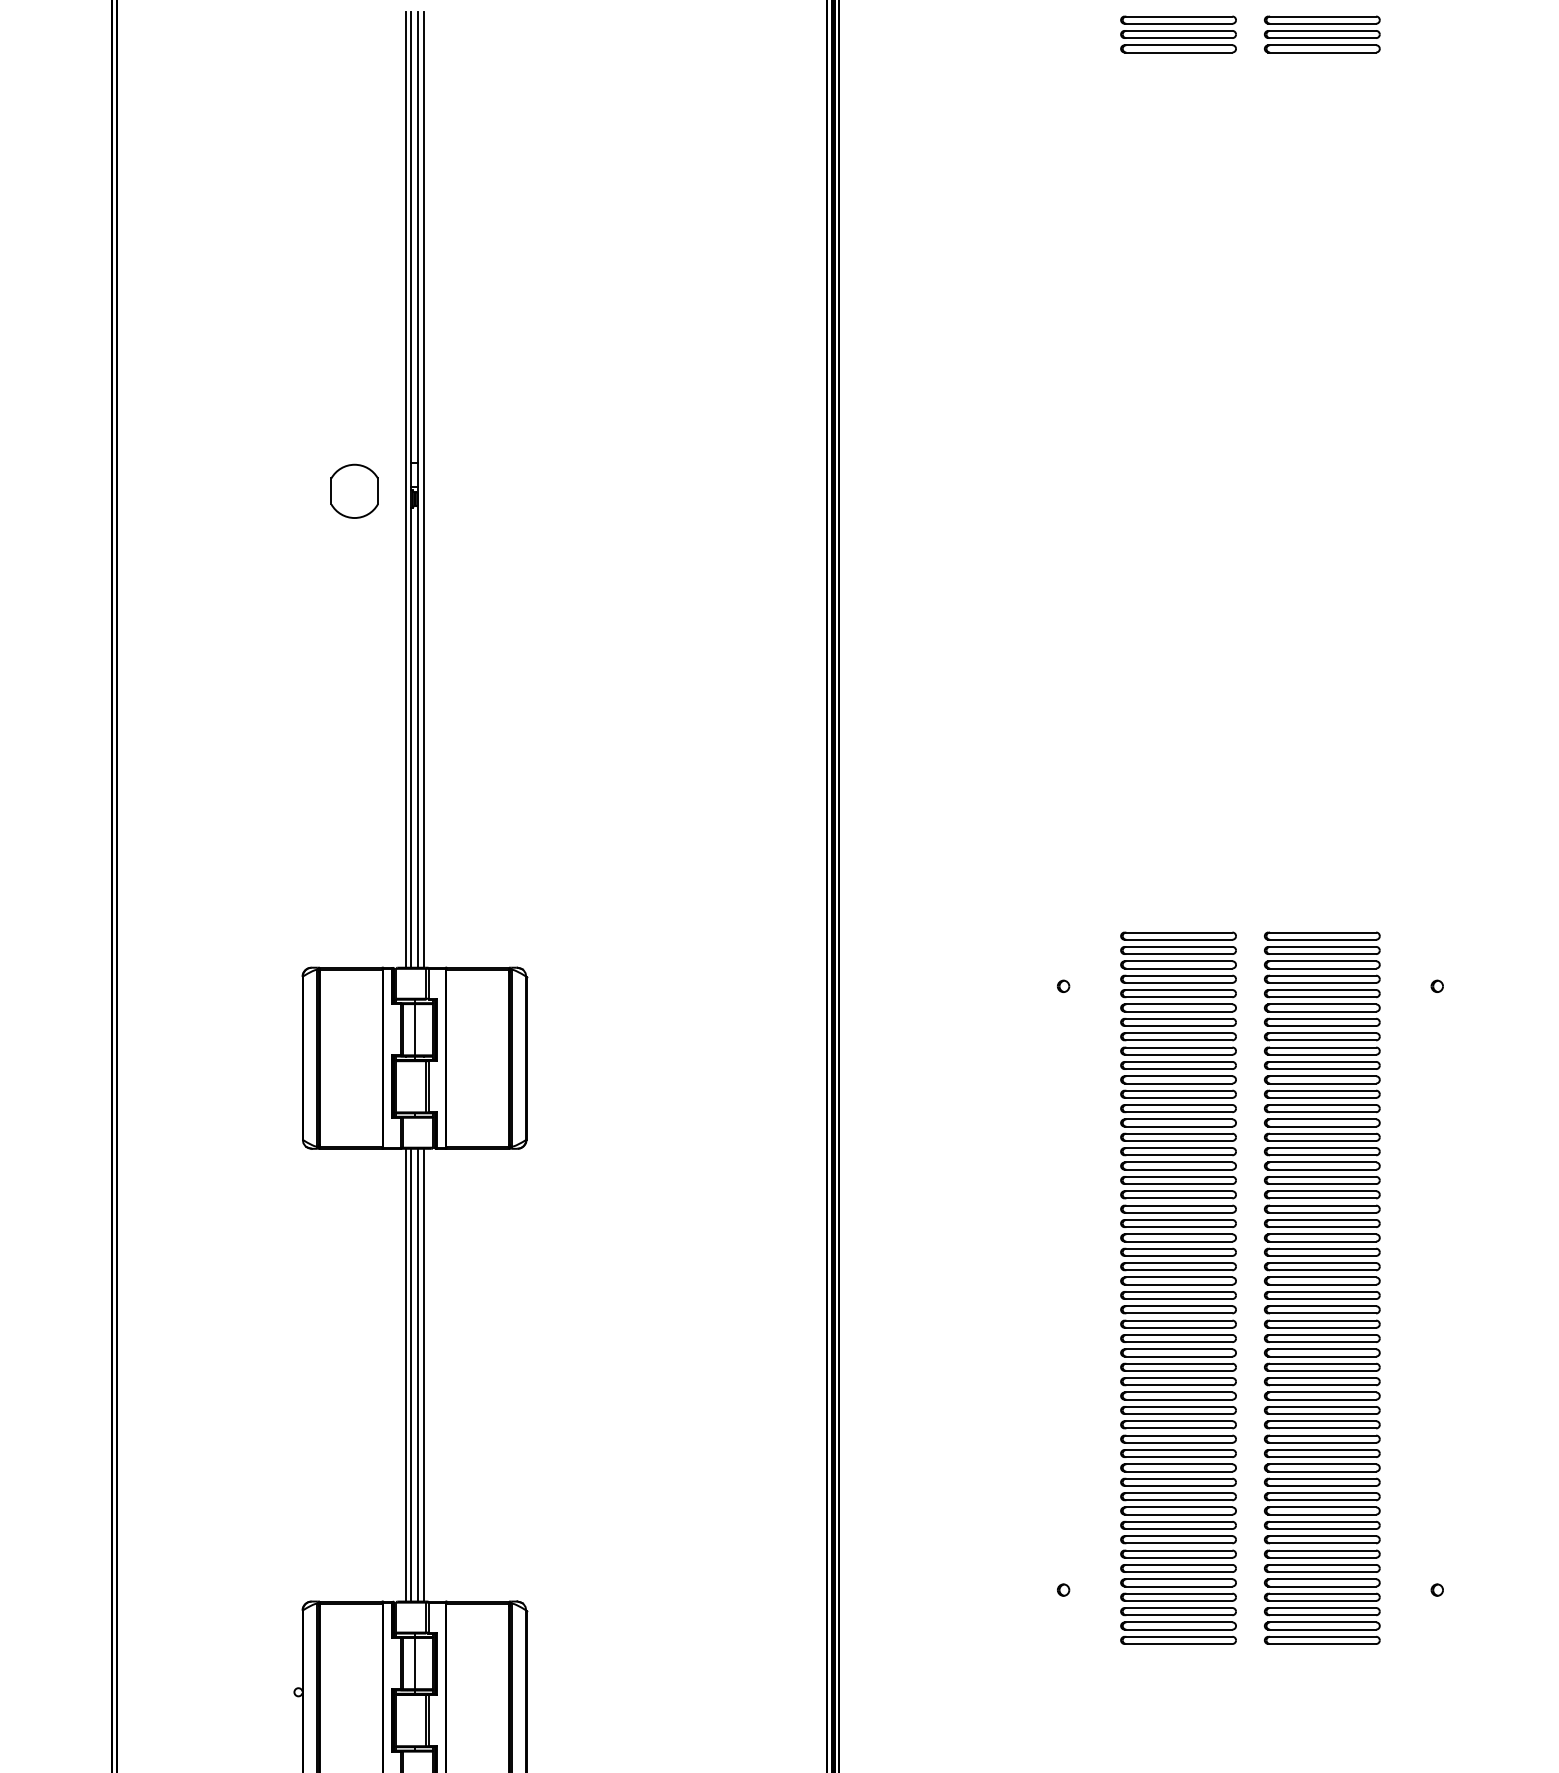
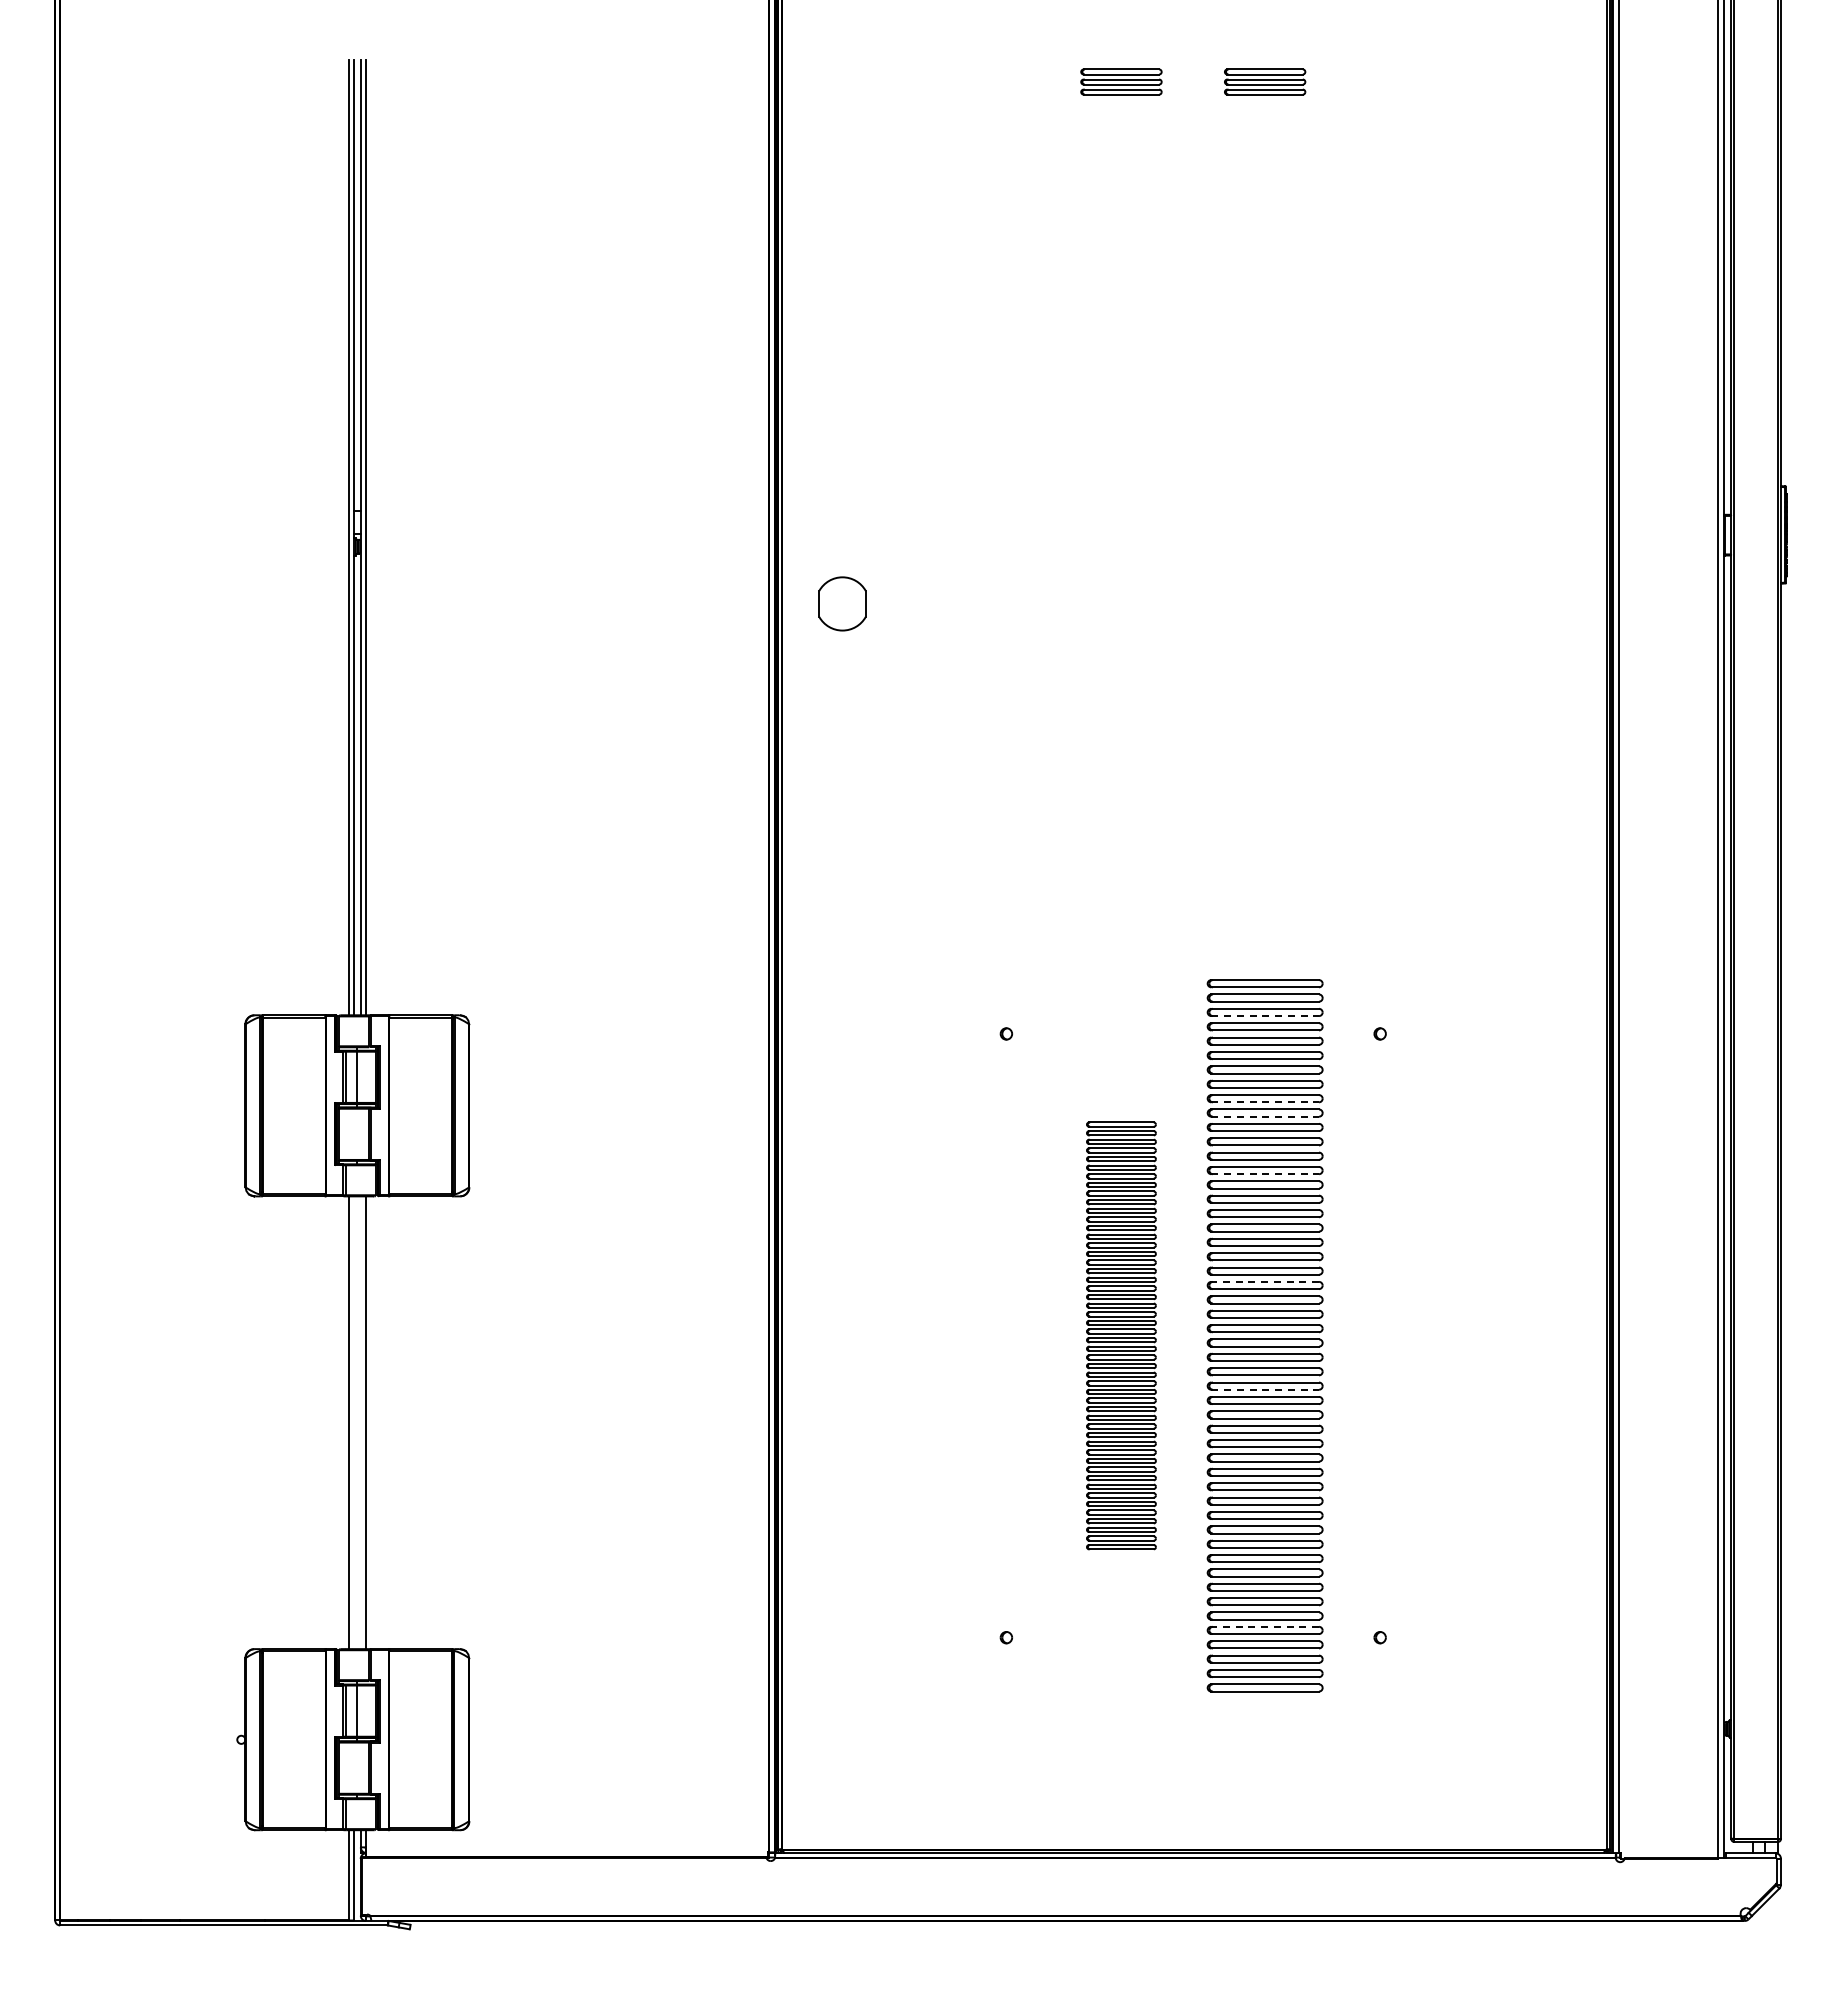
part: (1178, 33) -> (1121, 81), size x0.7
part: (1321, 33) -> (1264, 81), size x0.7
part: (354, 490) -> (842, 603), moved
line: (1322, 968) -> (1265, 1016), solid -> dashed
line: (1322, 1054) -> (1265, 1102), solid -> dashed
line: (1322, 1068) -> (1265, 1116), solid -> dashed
line: (1322, 1126) -> (1265, 1174), solid -> dashed
line: (1322, 1233) -> (1265, 1281), solid -> dashed
part: (1178, 1287) -> (1121, 1335), size x0.6
line: (1322, 1341) -> (1265, 1389), solid -> dashed
line: (410, 1374) -> (353, 1422), removed
line: (417, 1374) -> (360, 1422), removed
line: (1322, 1578) -> (1265, 1626), solid -> dashed

